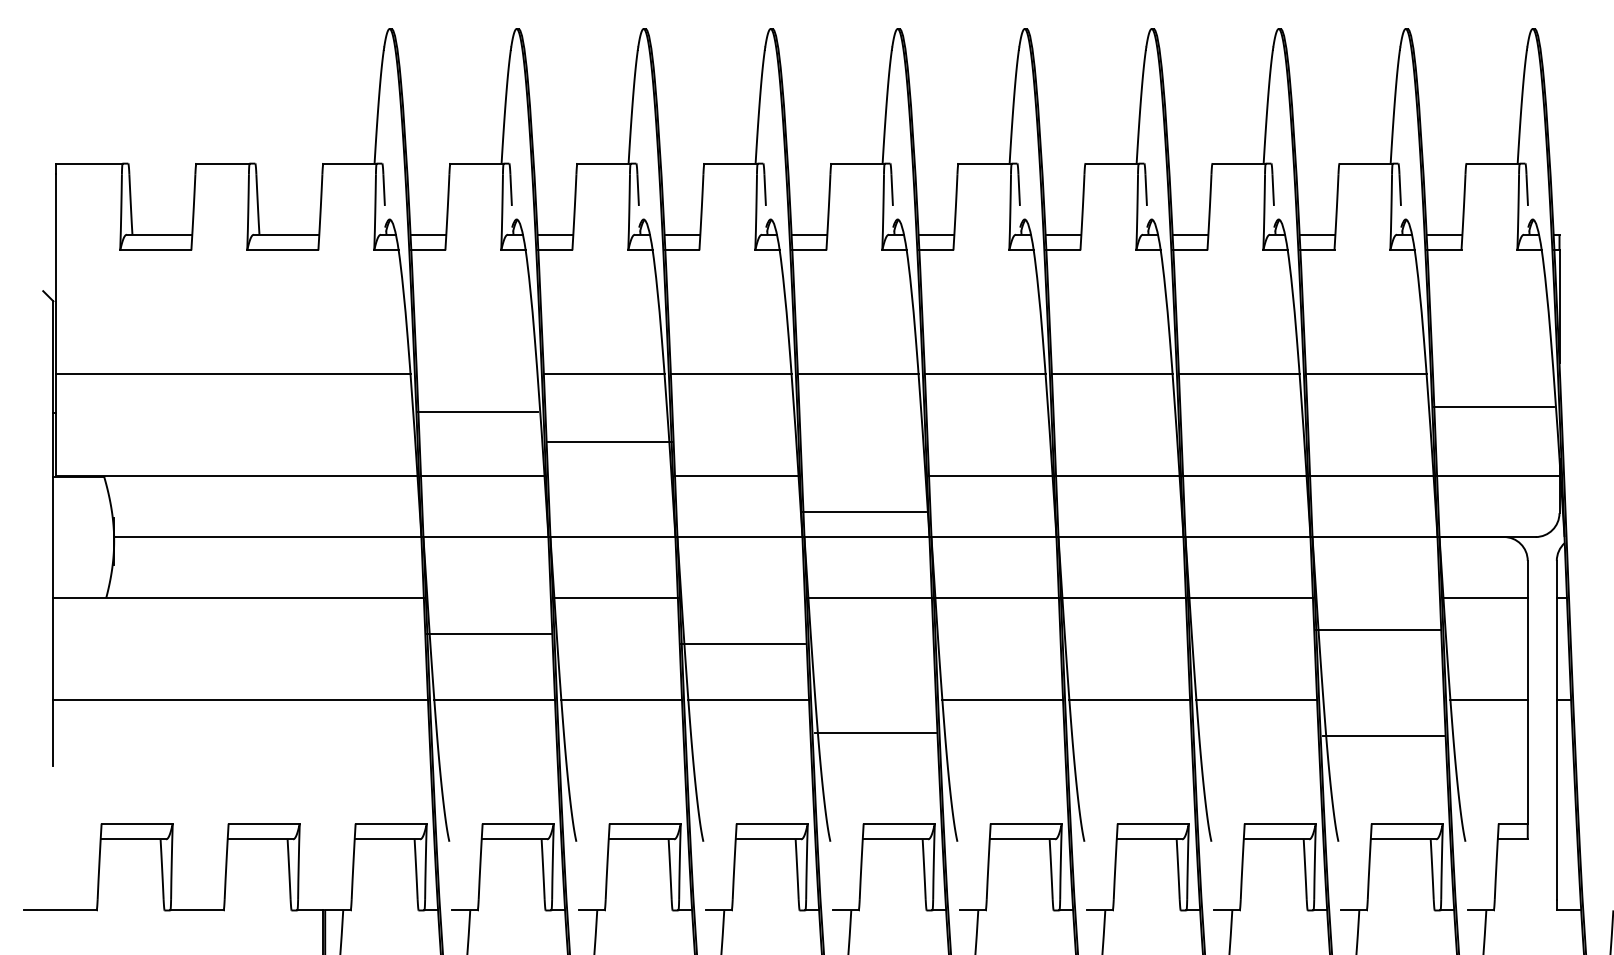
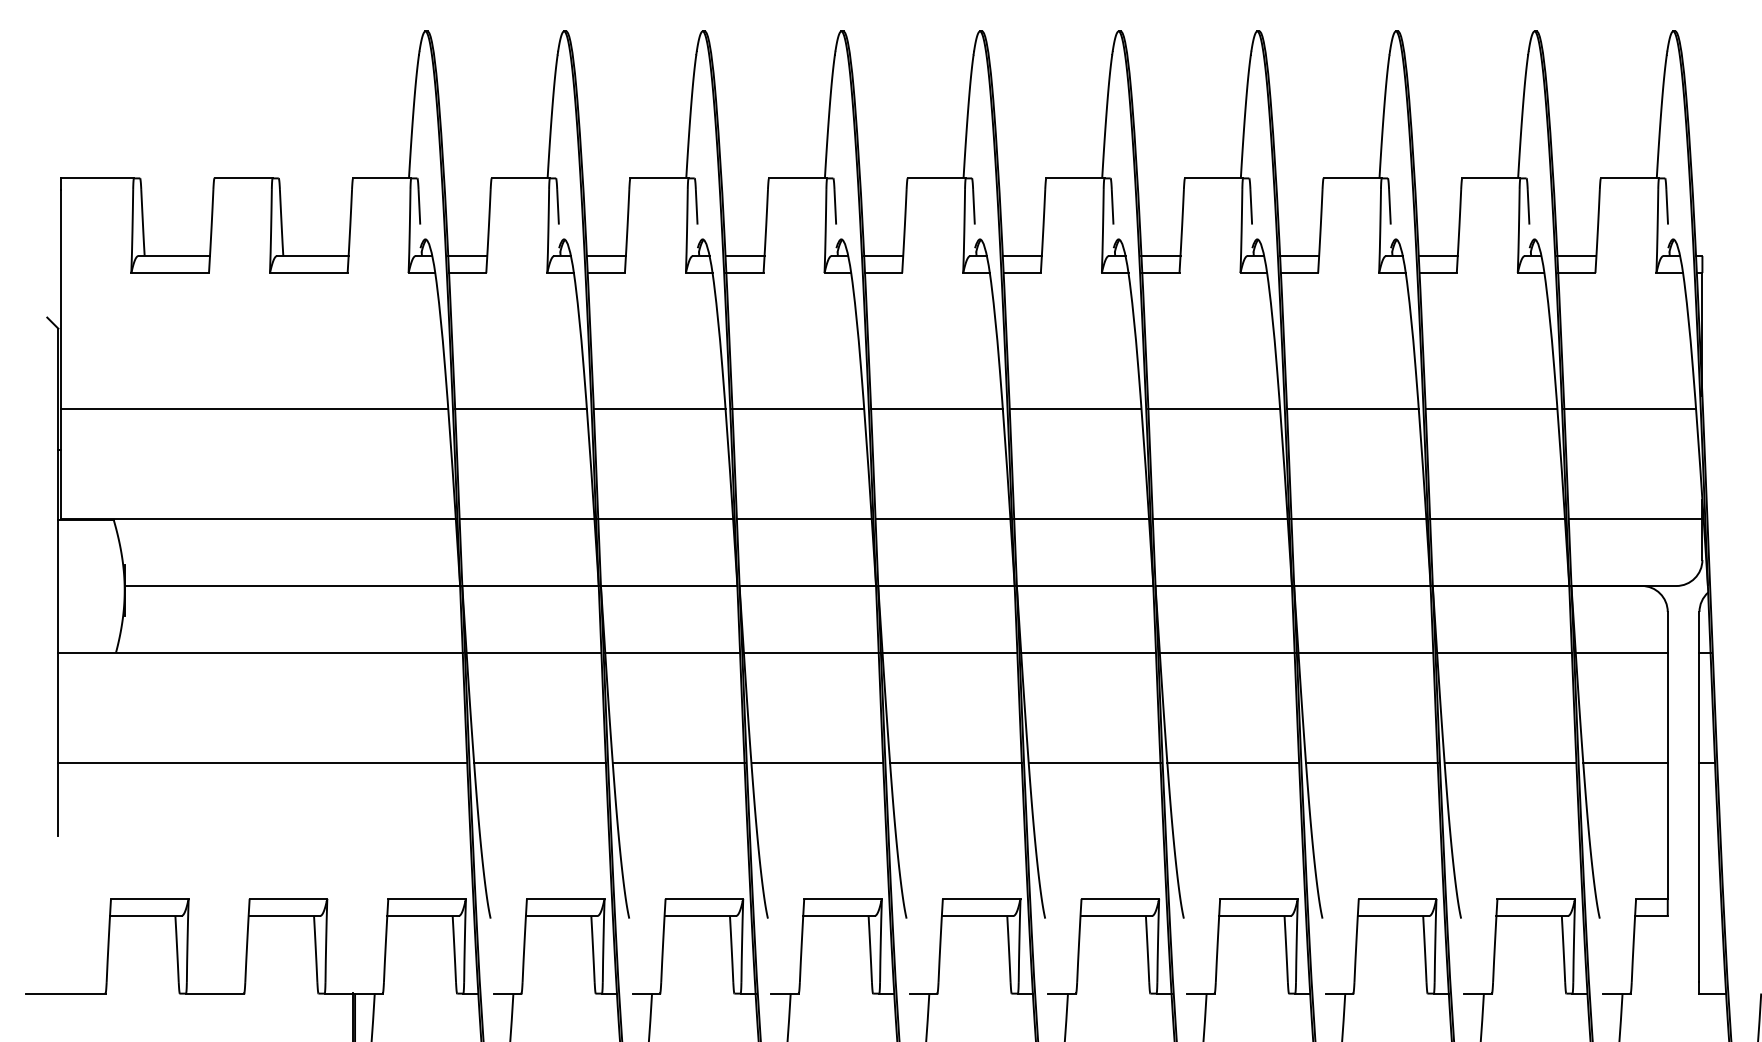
line: (1493, 406) -> (1630, 408), moved
line: (476, 411) -> (520, 408), moved
line: (609, 442) -> (665, 519), moved
line: (863, 511) -> (942, 519), moved
line: (1378, 630) -> (1504, 652), moved
line: (488, 633) -> (533, 652), moved
line: (742, 643) -> (810, 652), moved
line: (875, 732) -> (955, 763), moved
line: (1383, 736) -> (1510, 763), moved

